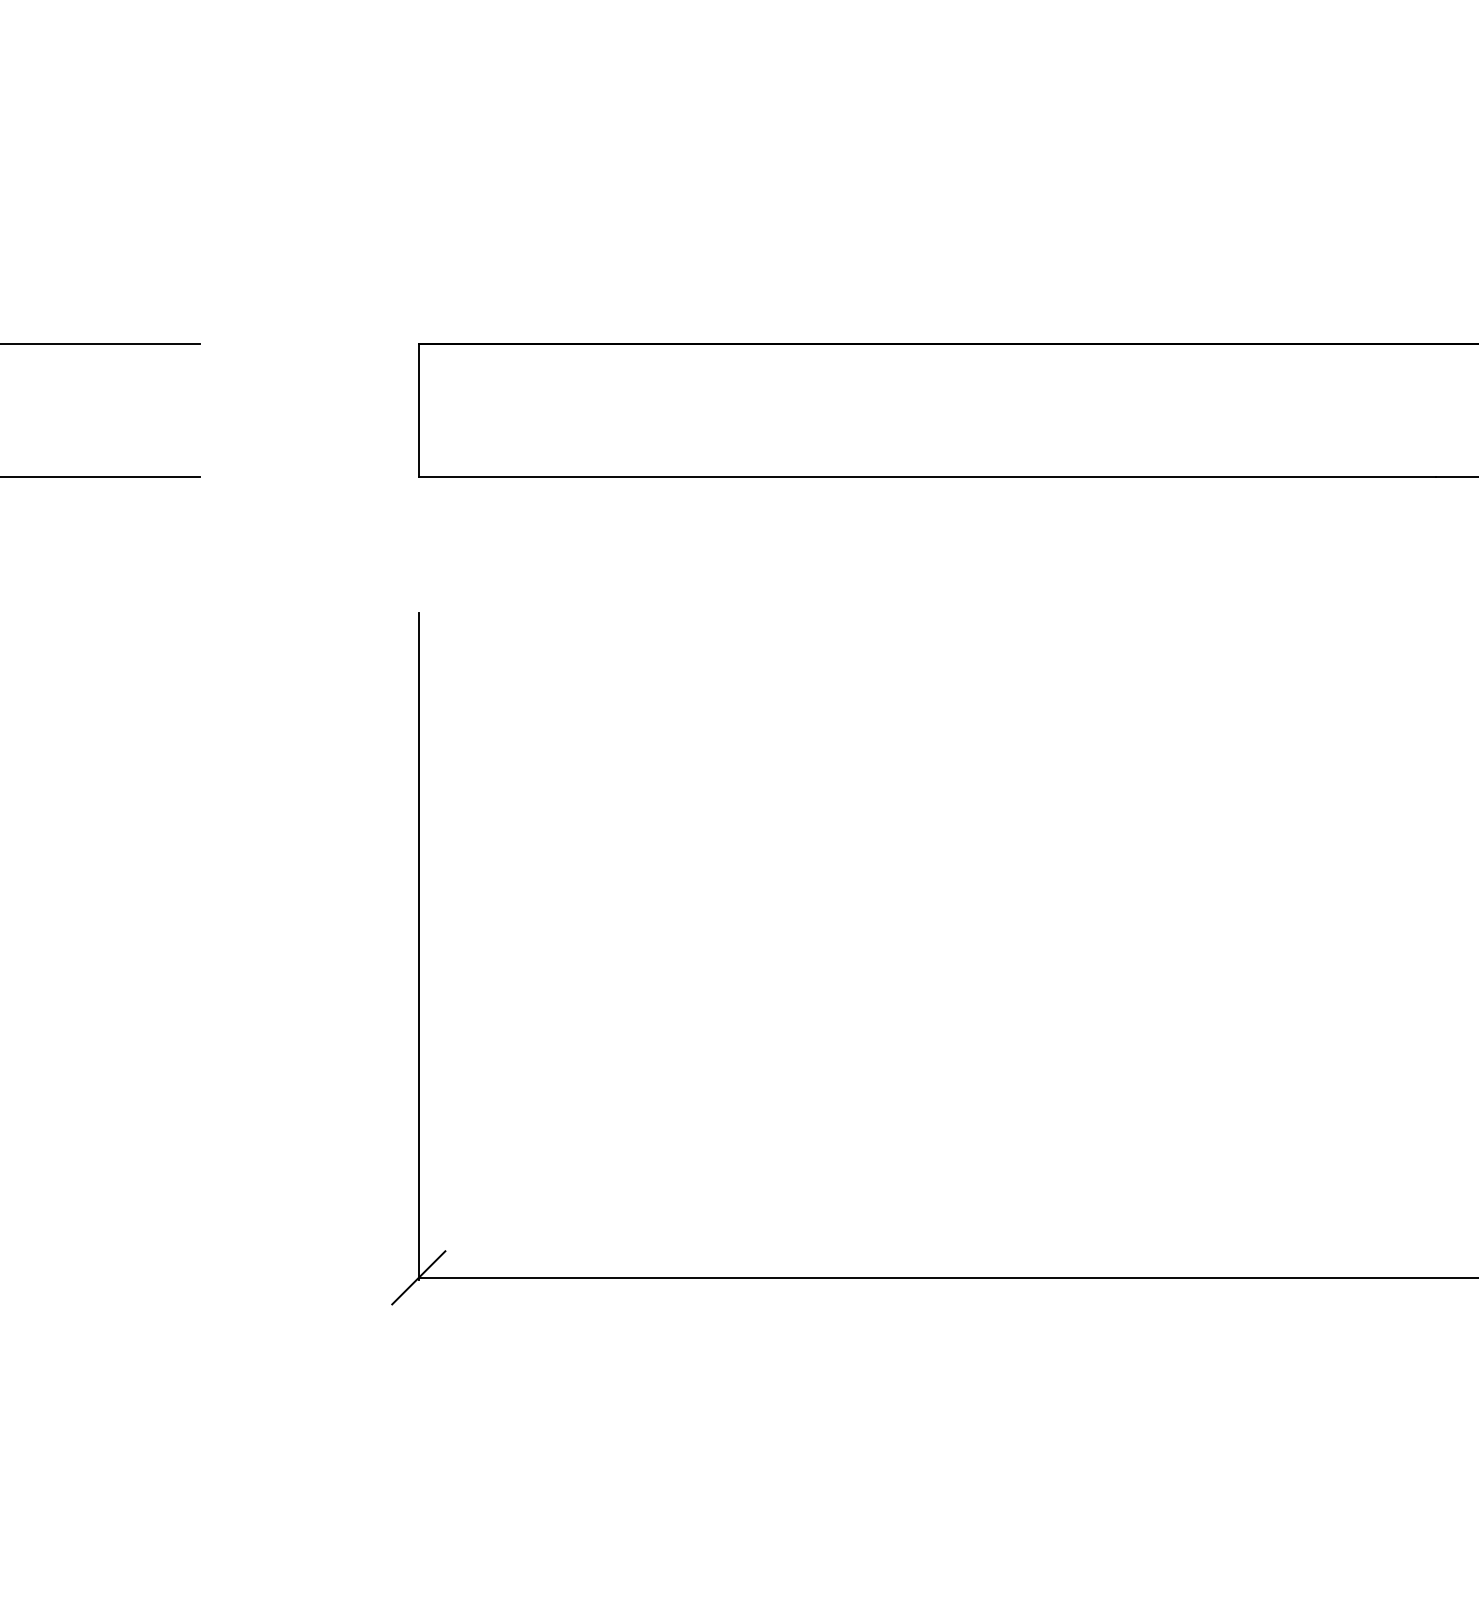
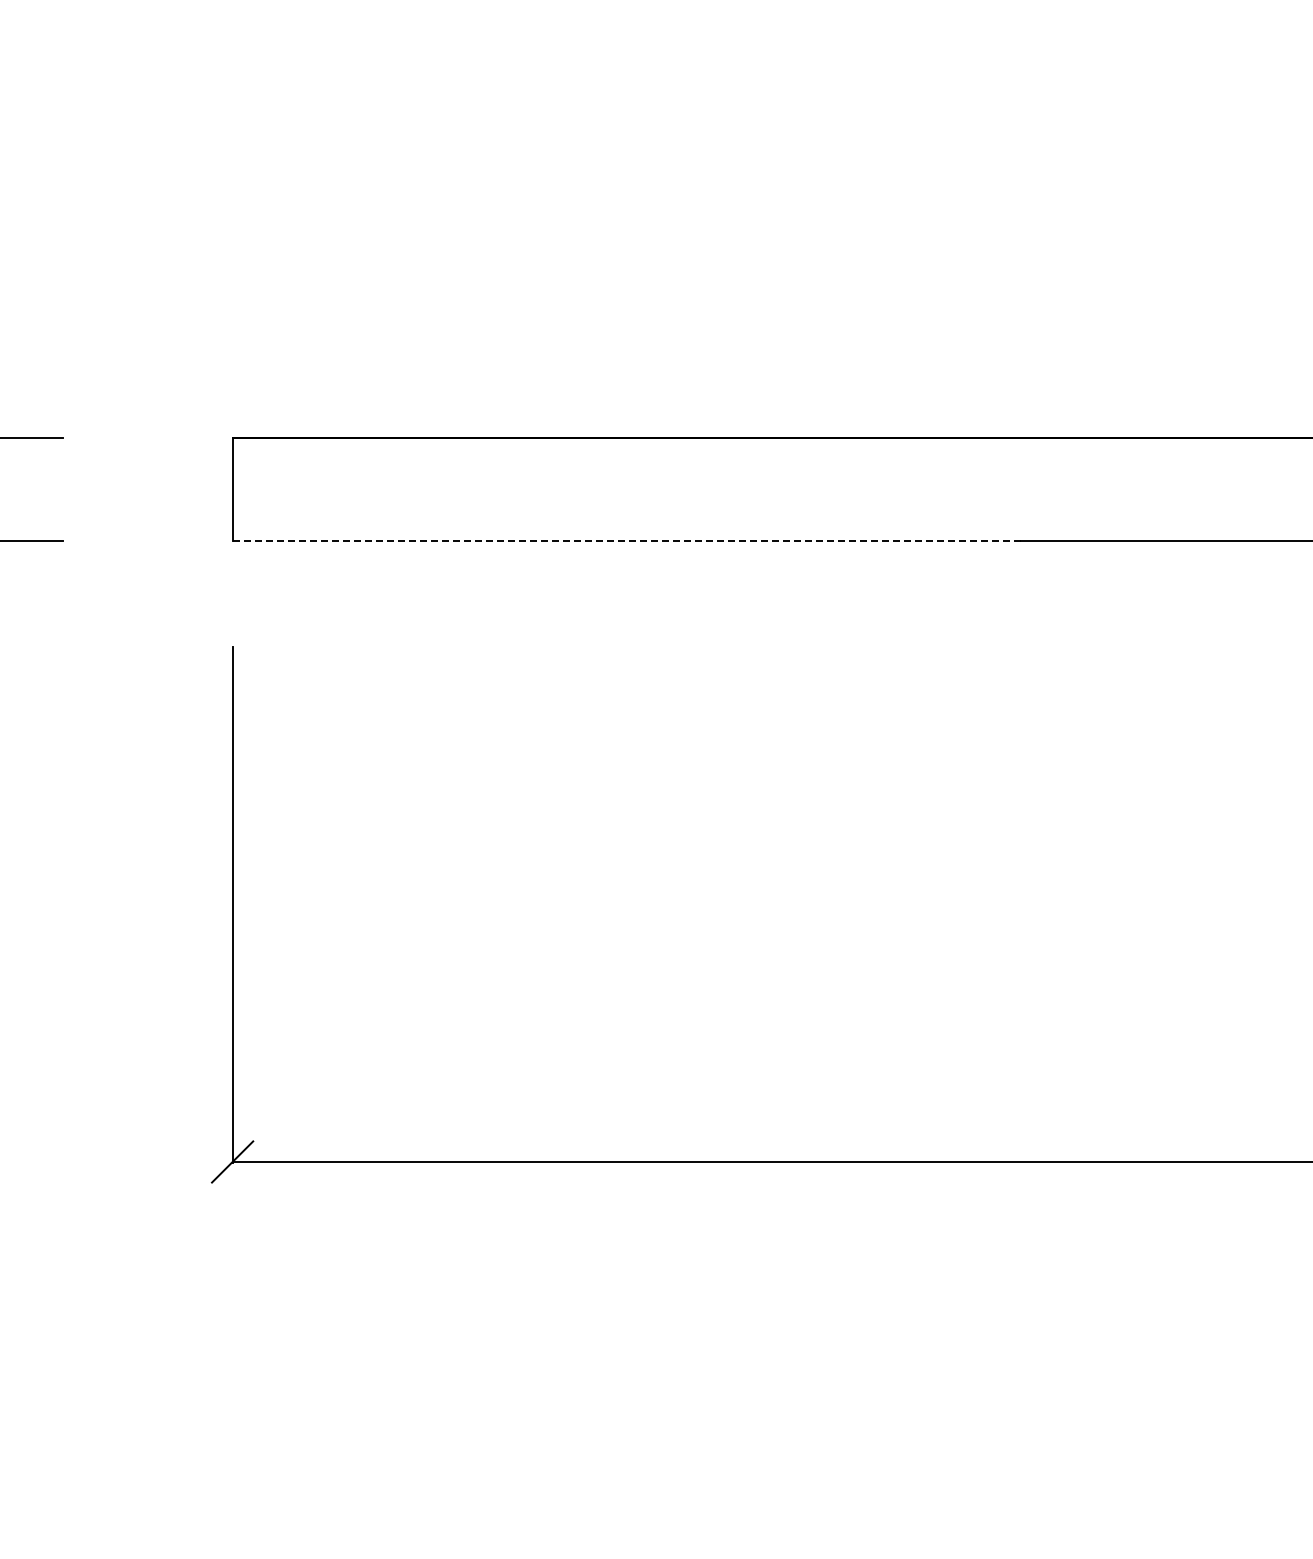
line: (928, 477) -> (627, 541), solid -> dashed

